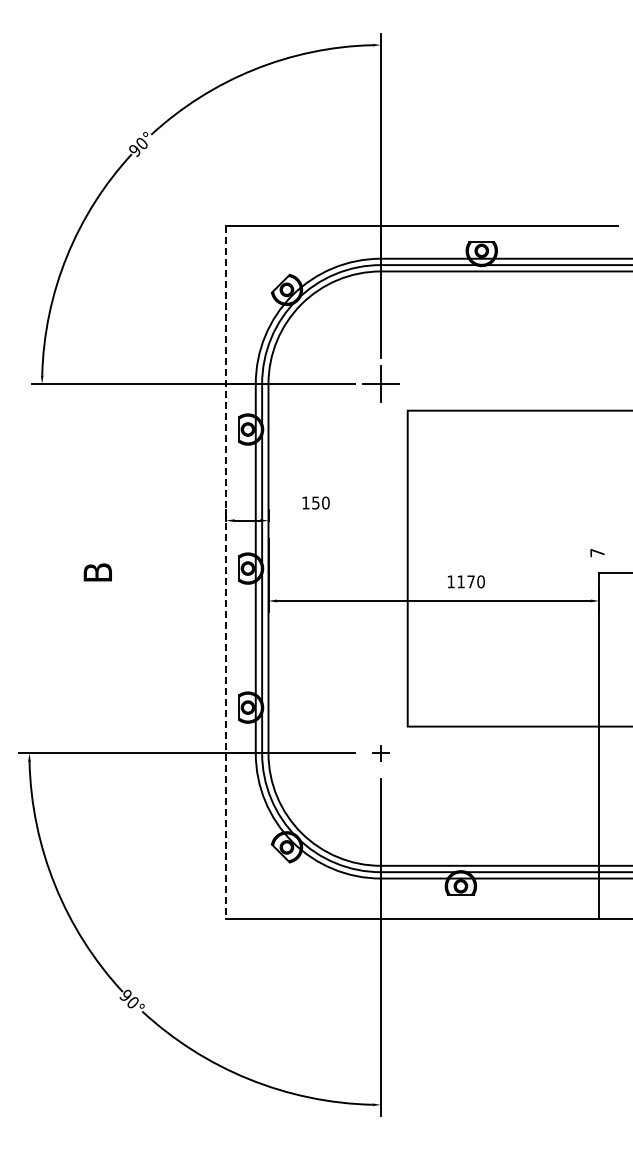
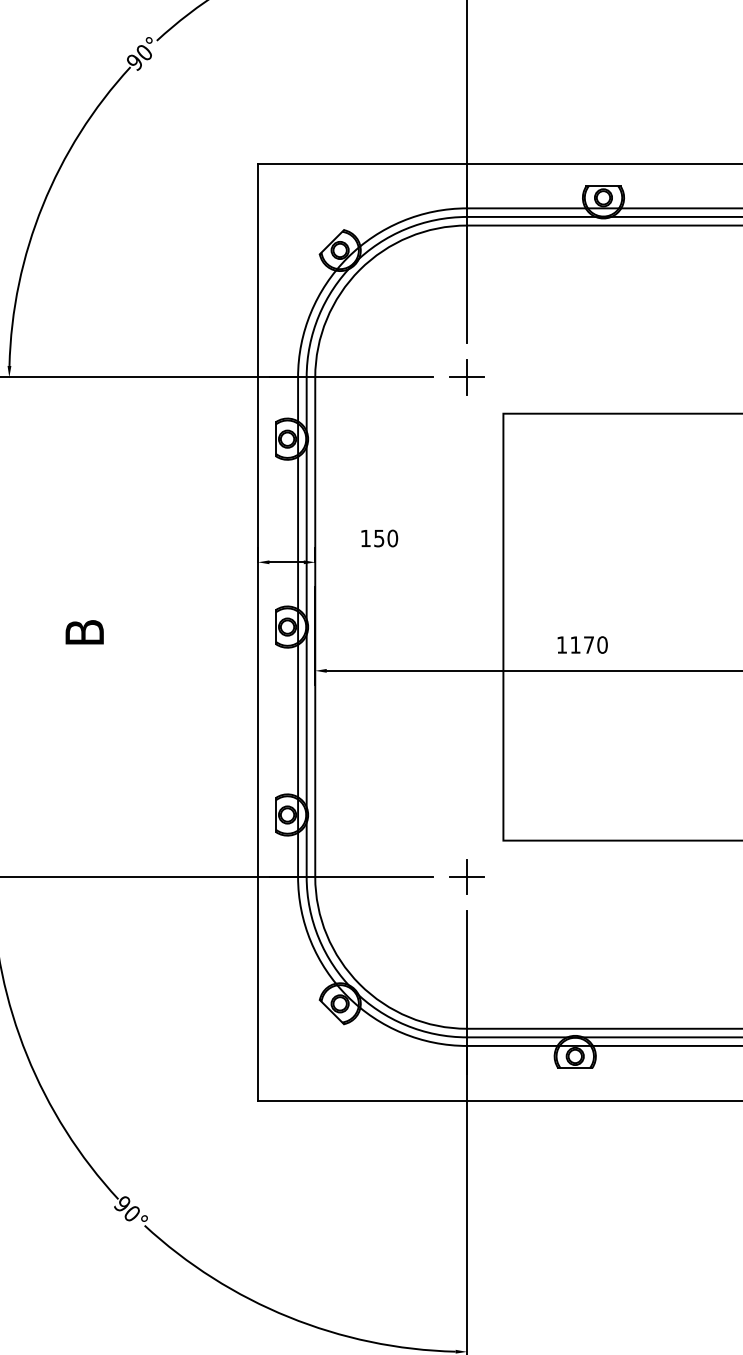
part: (380, 383) -> (466, 376), size x0.71
line: (226, 572) -> (258, 632), dashed -> solid
part: (380, 753) -> (466, 876), size x1.67

